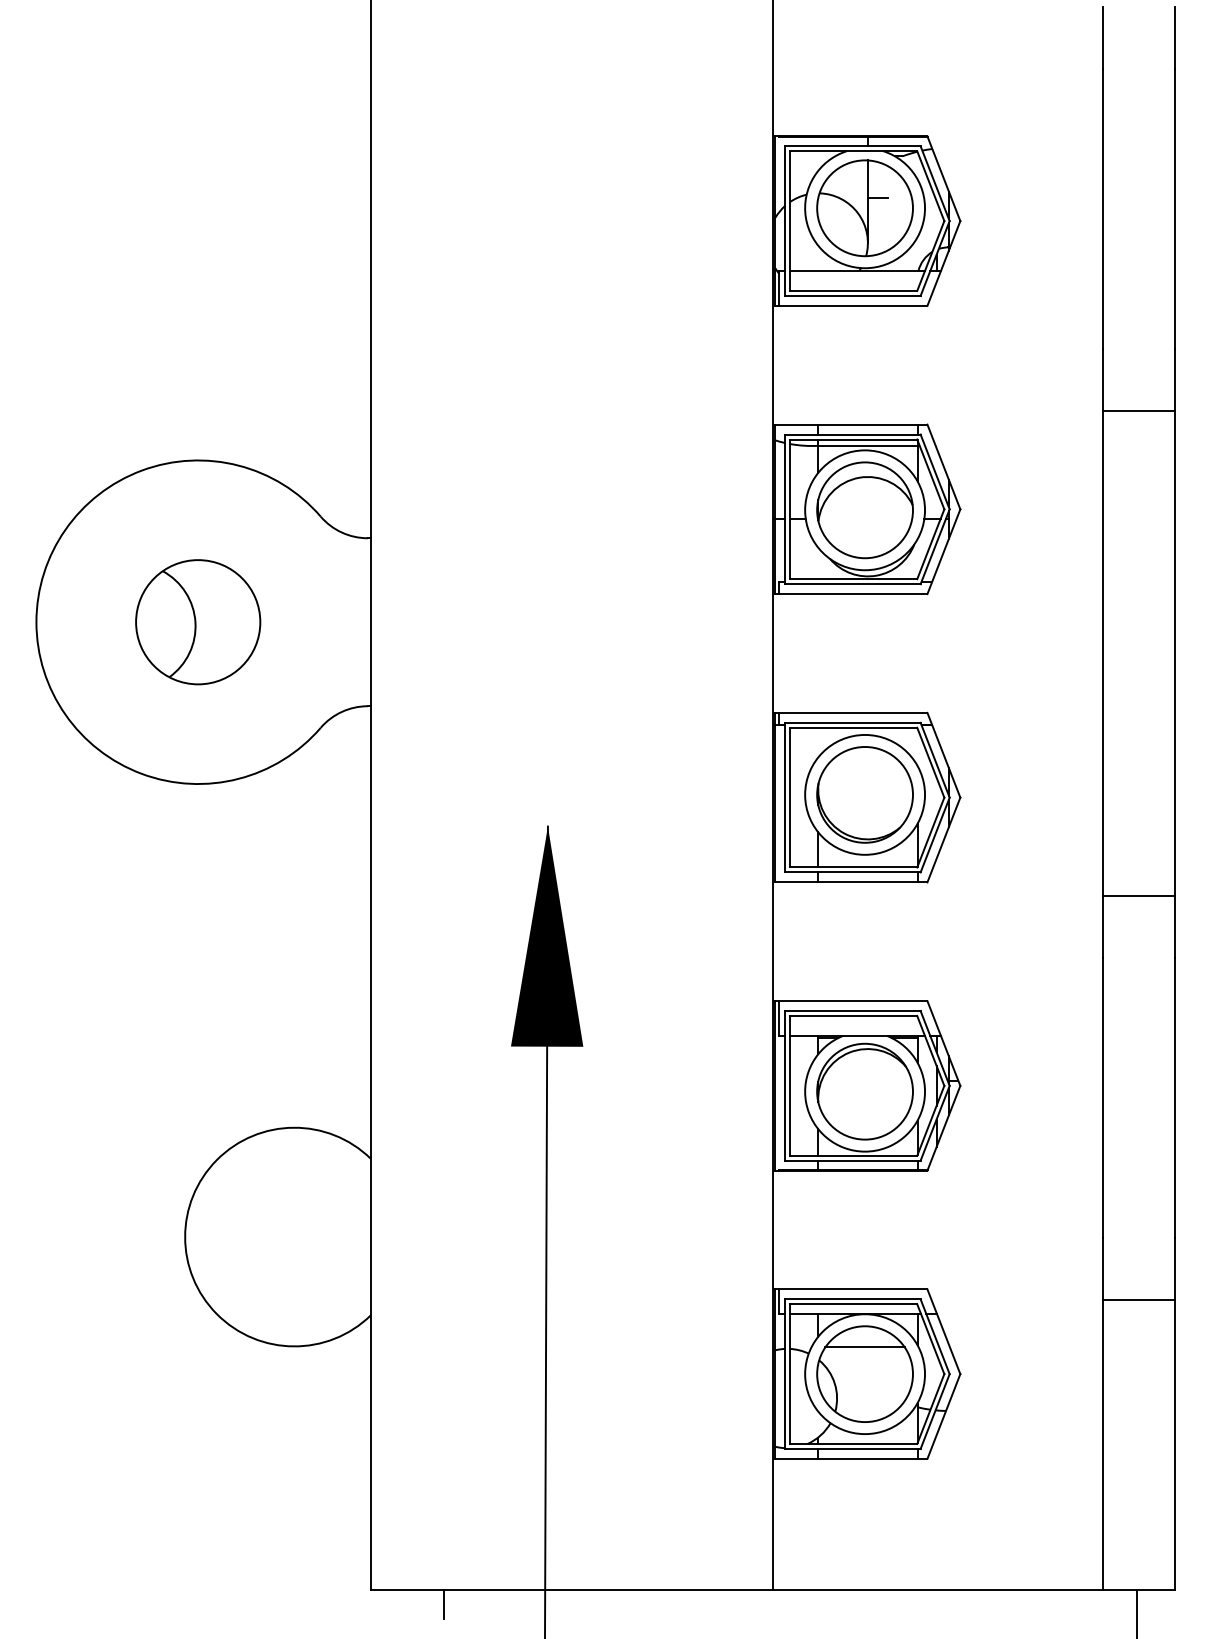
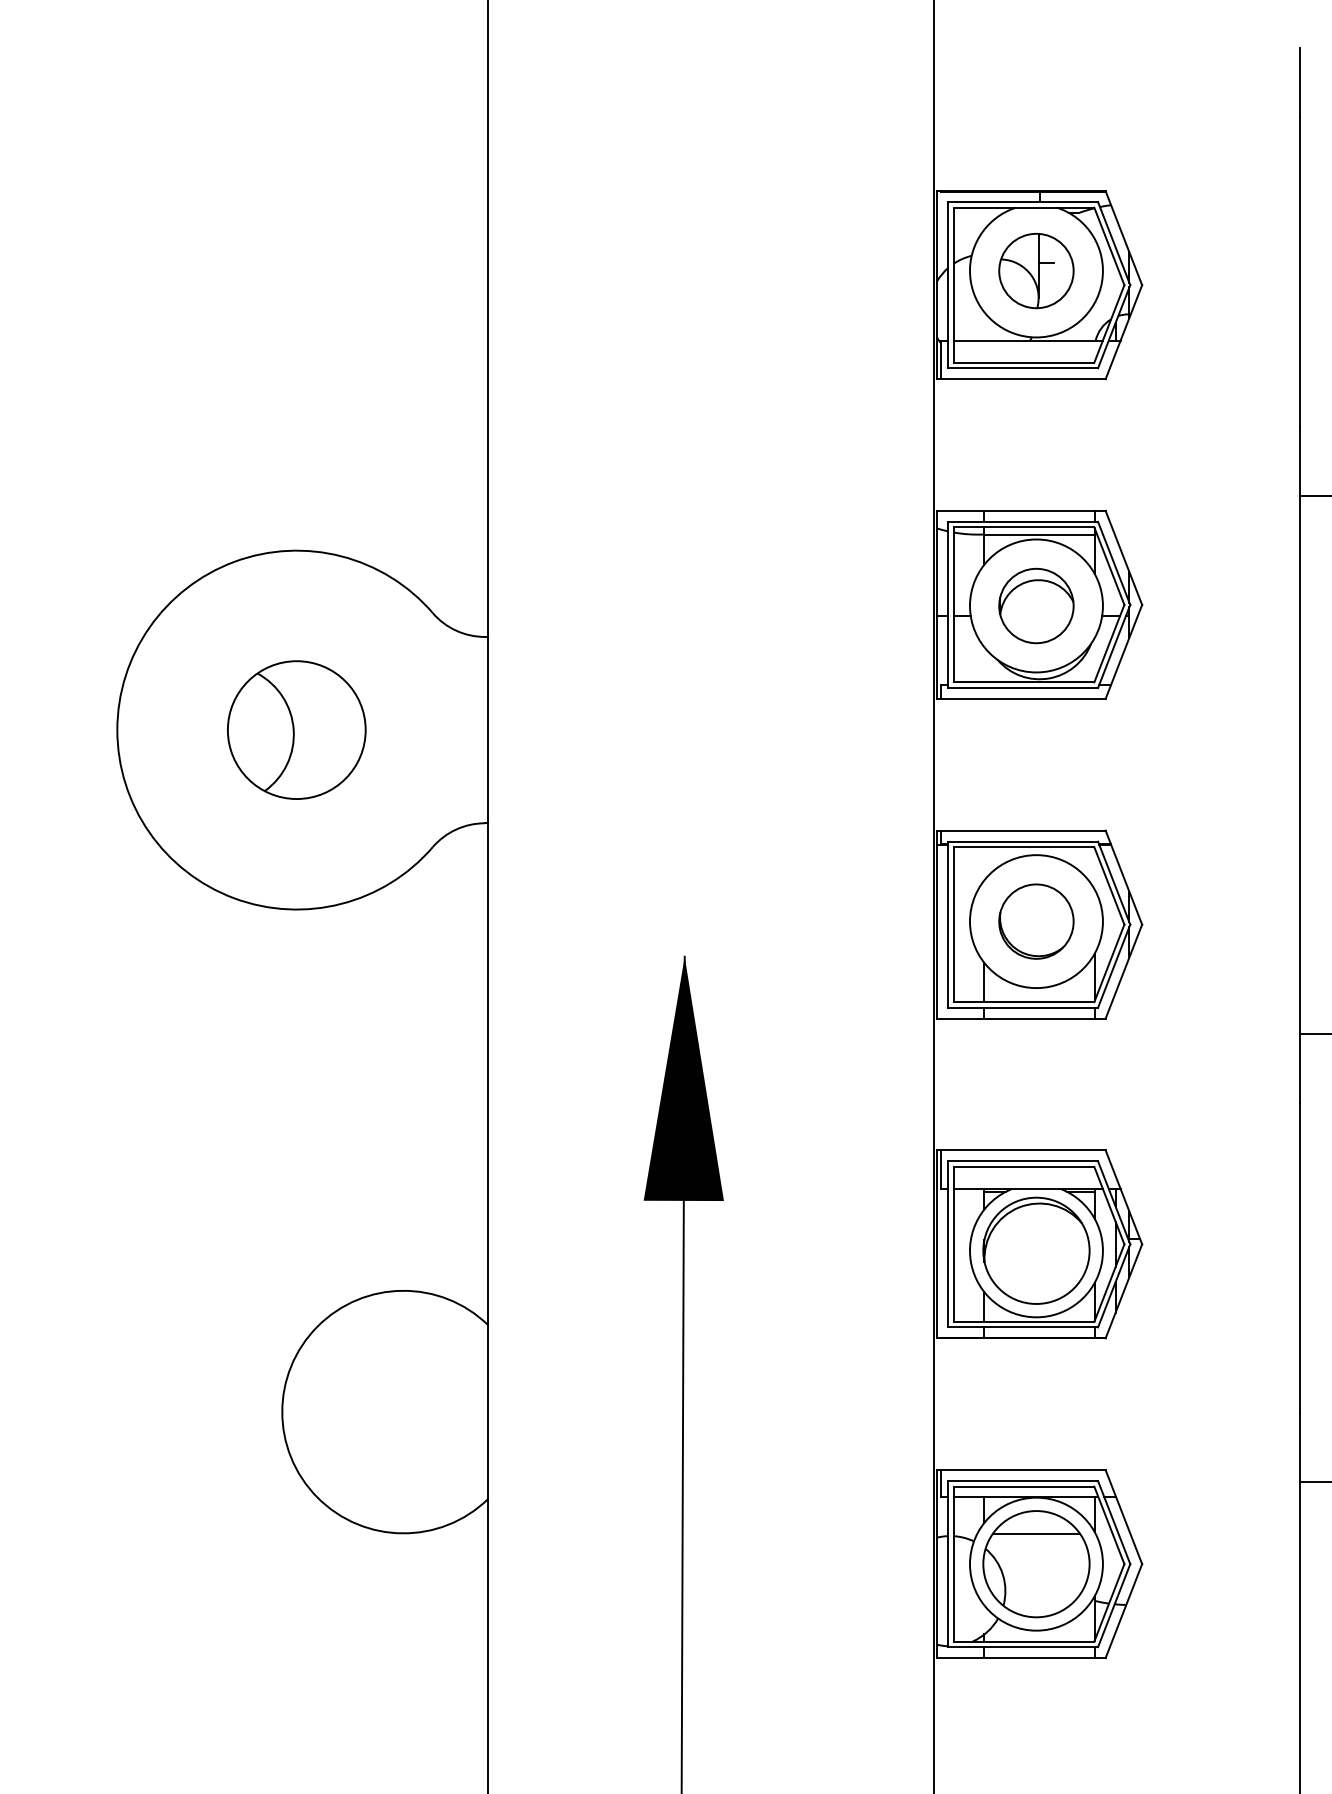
part: (864, 208) -> (1035, 271), size x0.7
part: (864, 510) -> (1035, 606), size x0.7
part: (864, 794) -> (1035, 921), size x0.7

